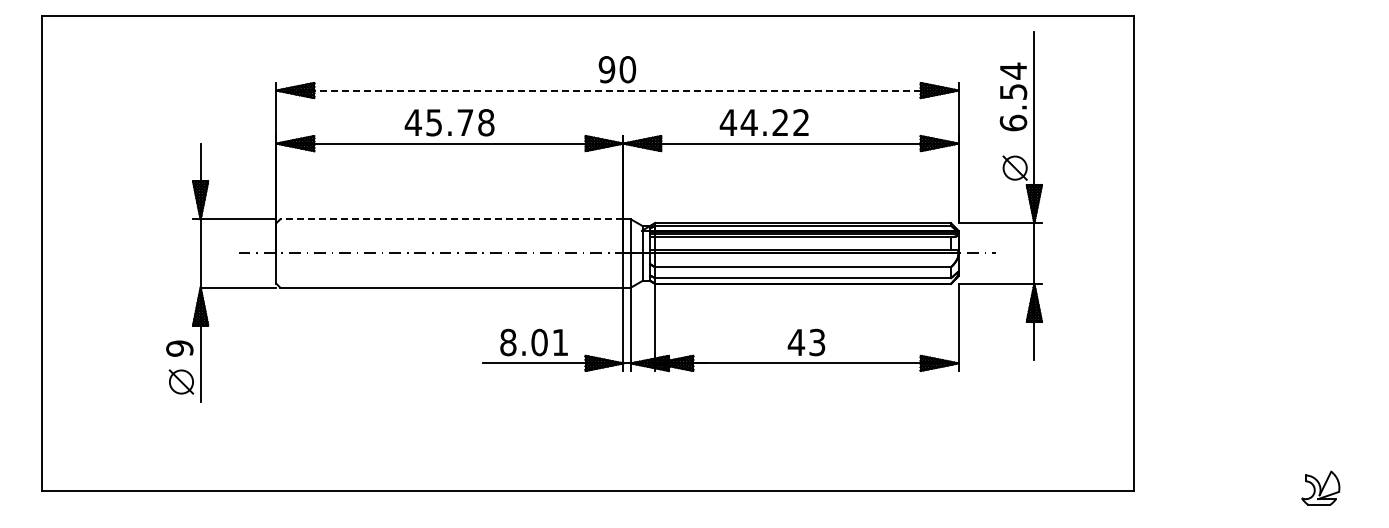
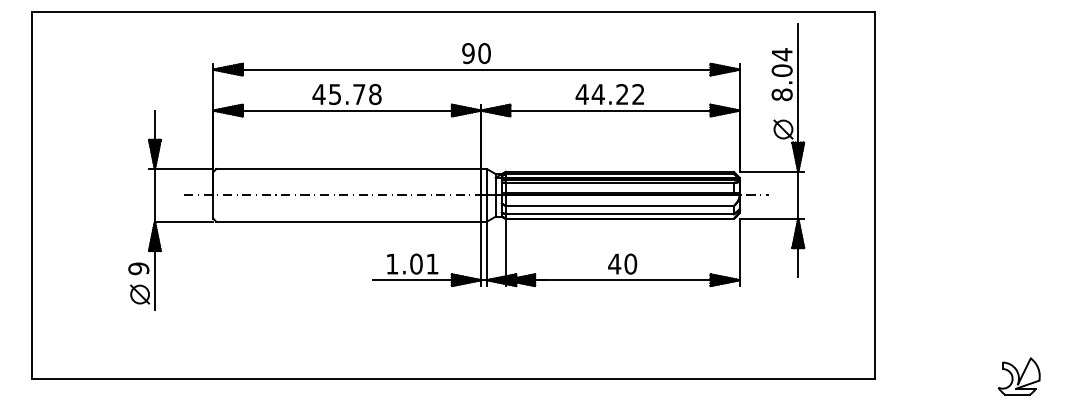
line: (618, 90) -> (477, 69), dashed -> solid
text: (1013, 107) -> (782, 82), 6.54 -> 8.04
text: (763, 122) -> (609, 94), moved
line: (451, 219) -> (348, 169), dashed -> solid
text: (508, 342) -> (392, 264), 8.01 -> 1.01
text: (817, 342) -> (630, 264), 43 -> 40
part: (1320, 487) -> (1019, 375), size x1.43

